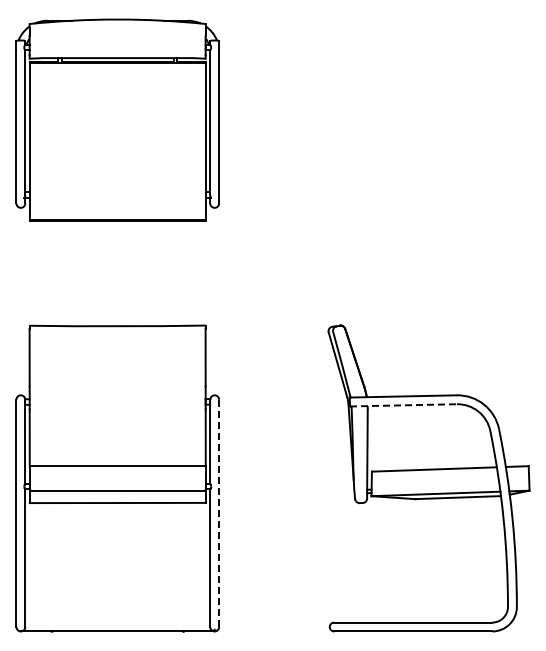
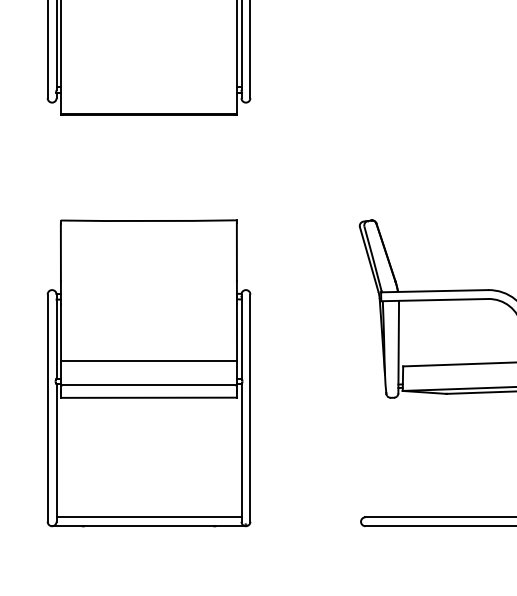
line: (403, 405) -> (434, 300), dashed -> solid
line: (219, 513) -> (250, 408), dashed -> solid
line: (117, 622) -> (148, 517), added

